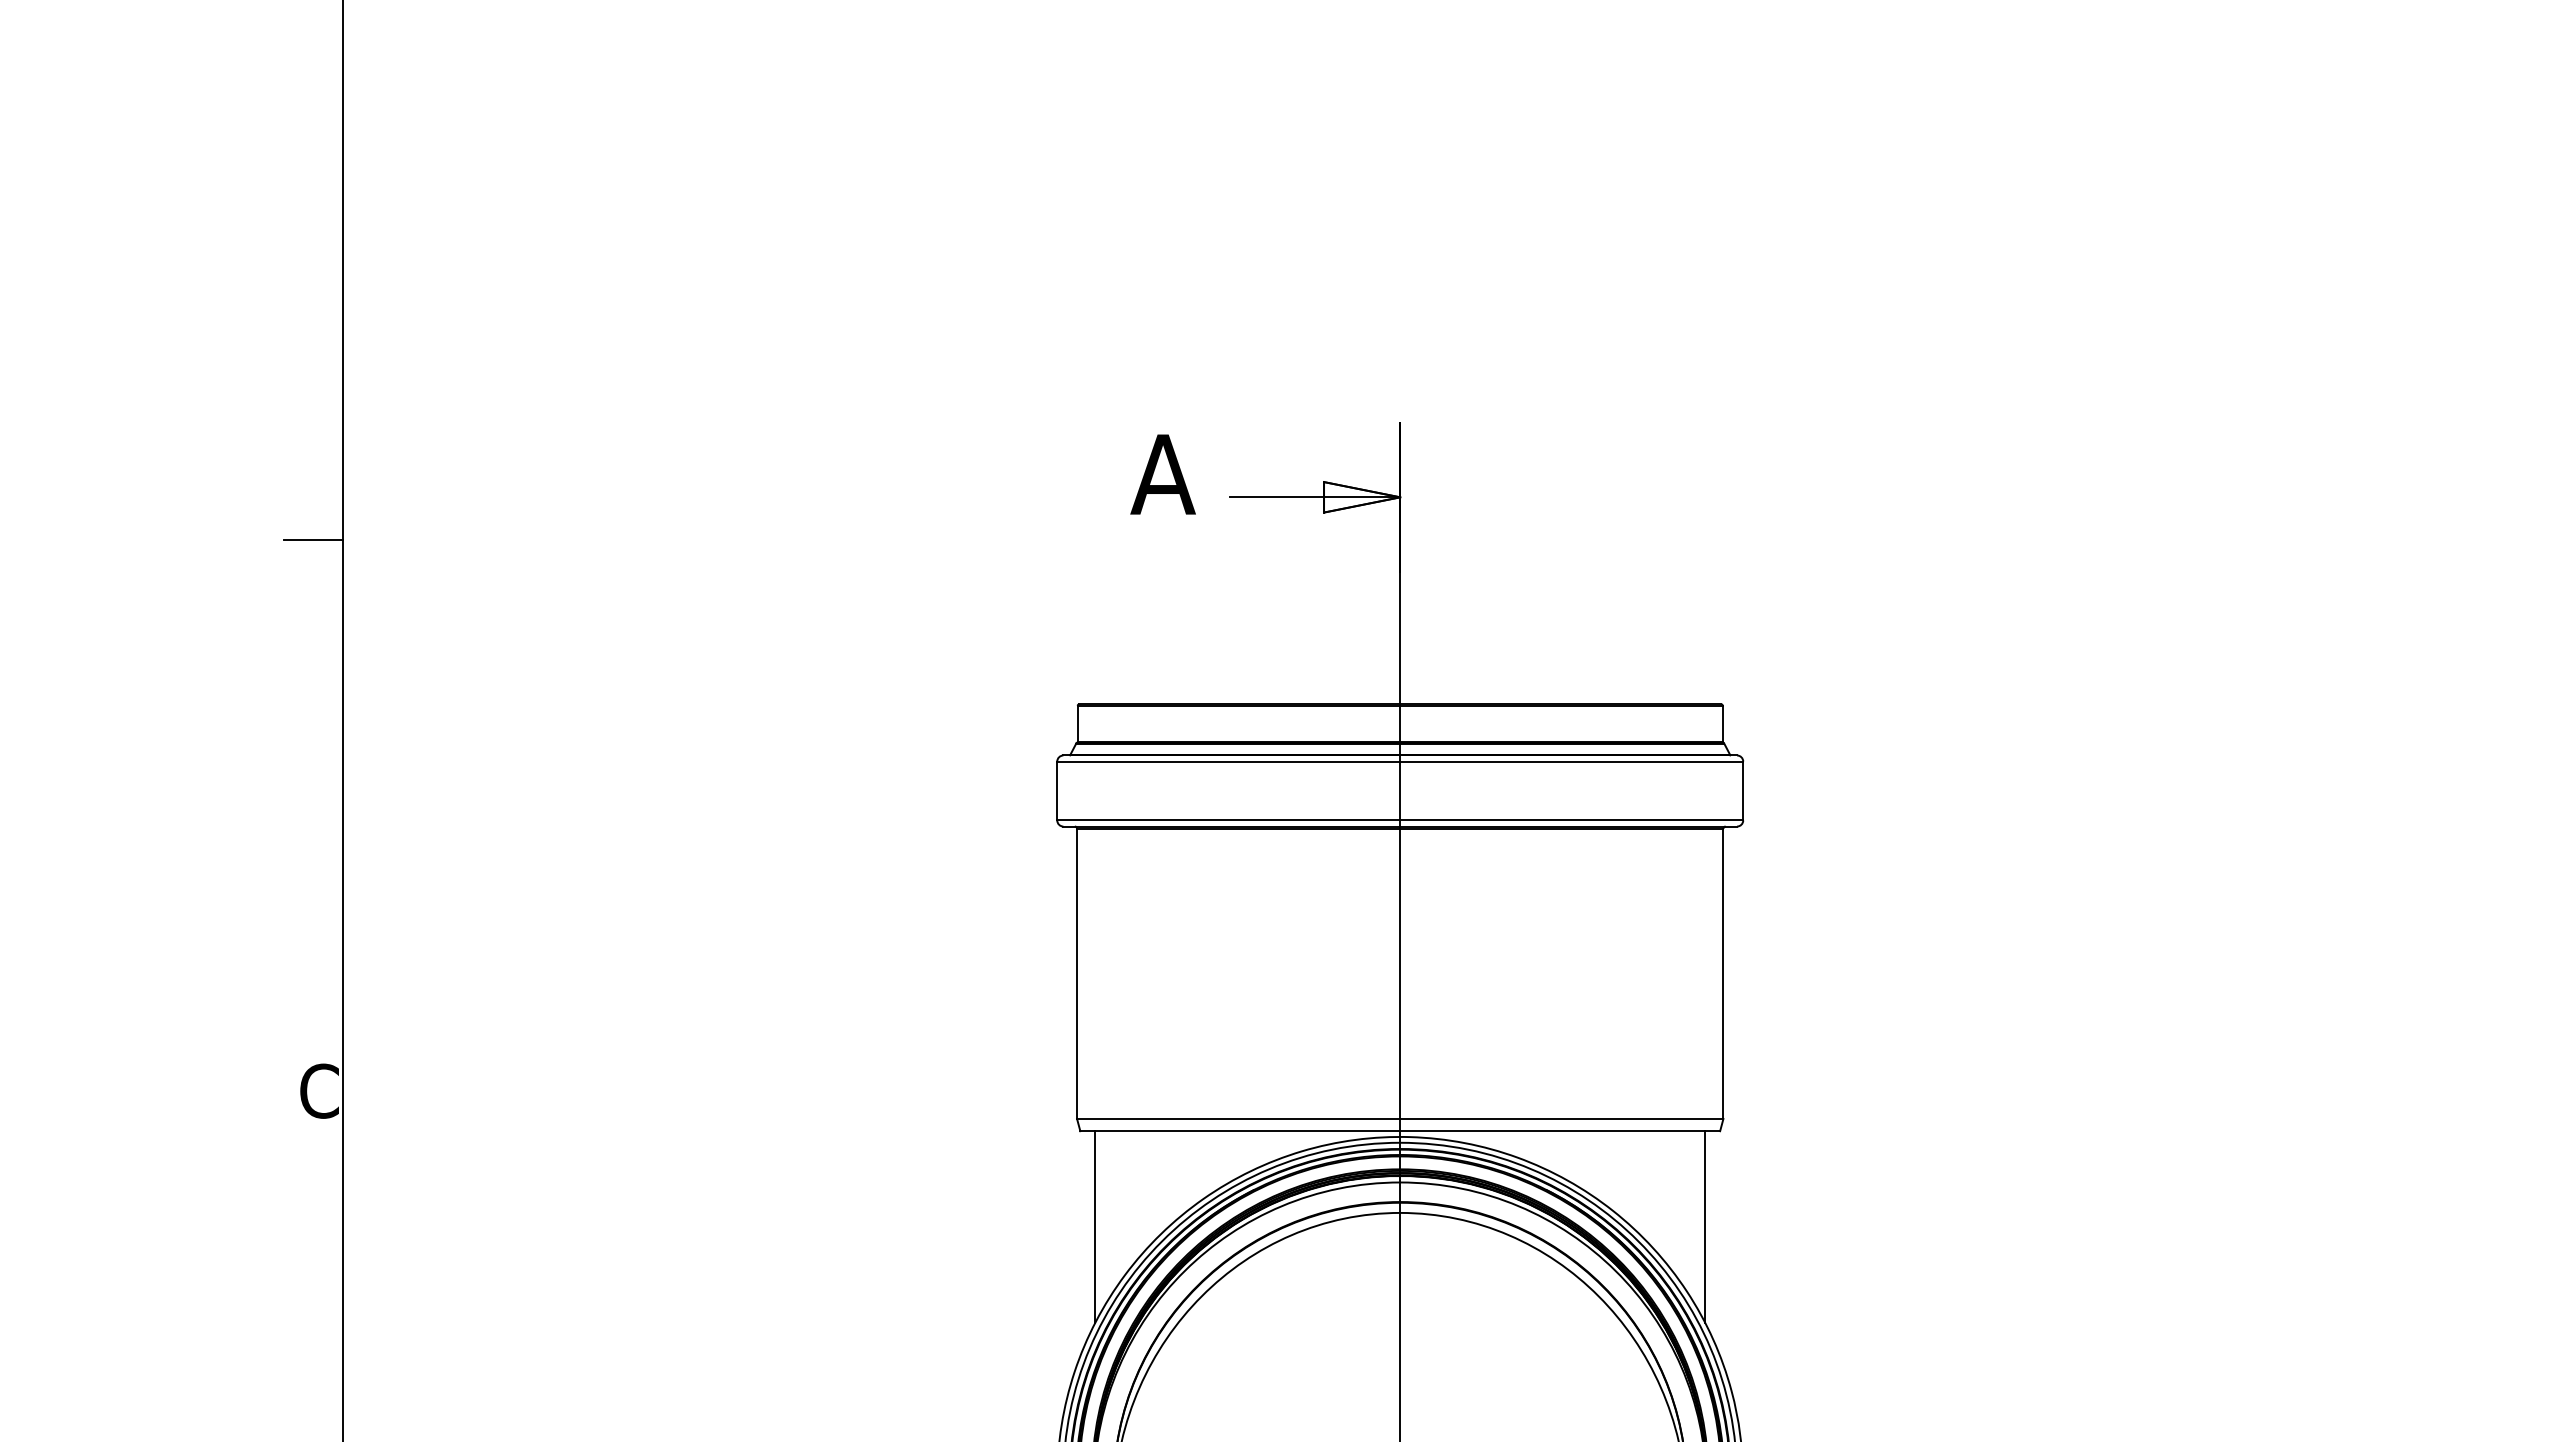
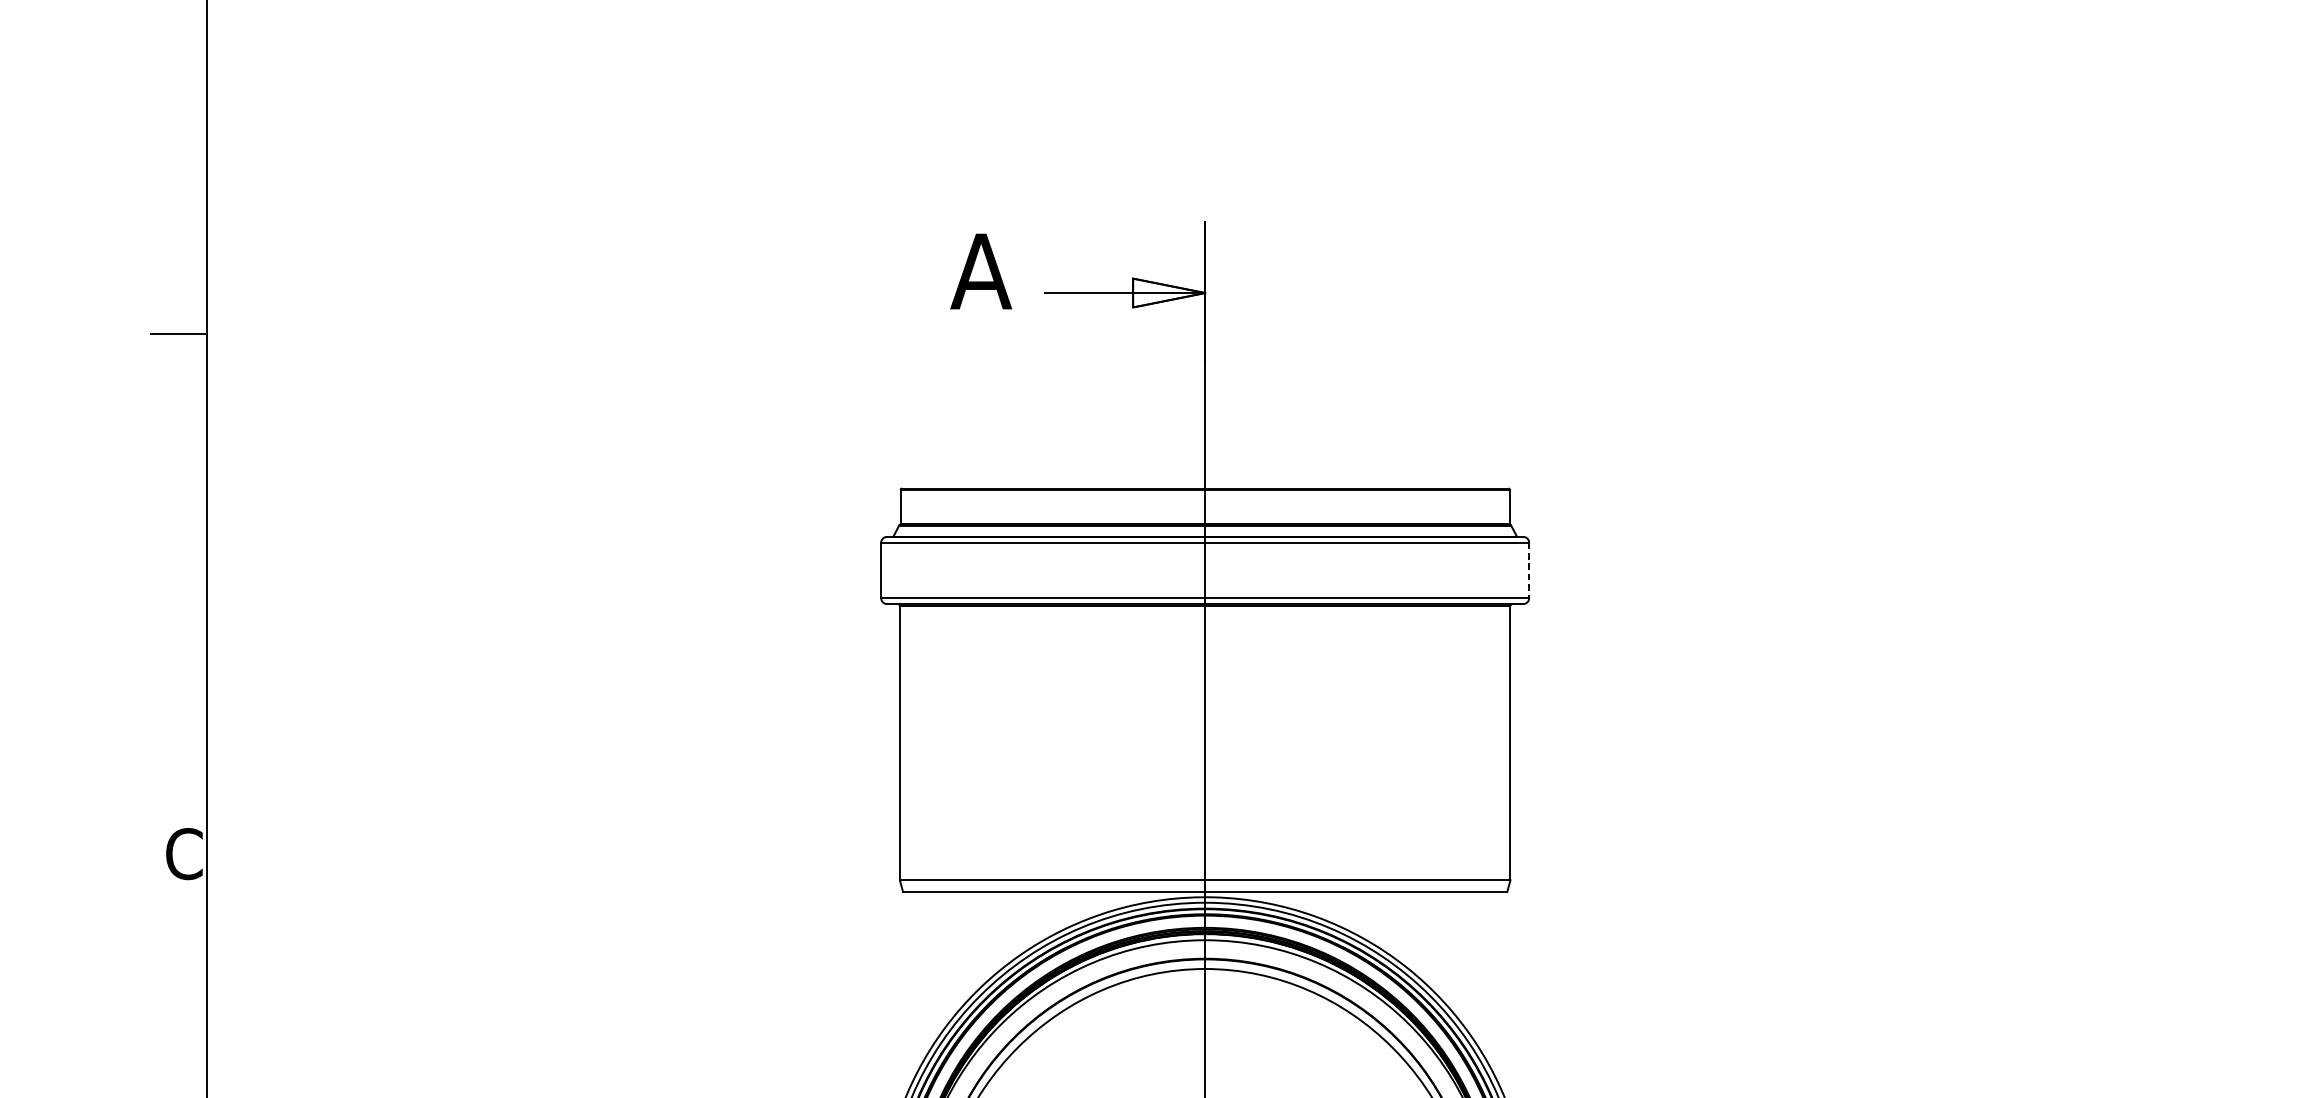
line: (1743, 791) -> (1529, 570), solid -> dashed
line: (1095, 1226) -> (917, 981), removed
line: (1705, 1226) -> (1493, 981), removed

